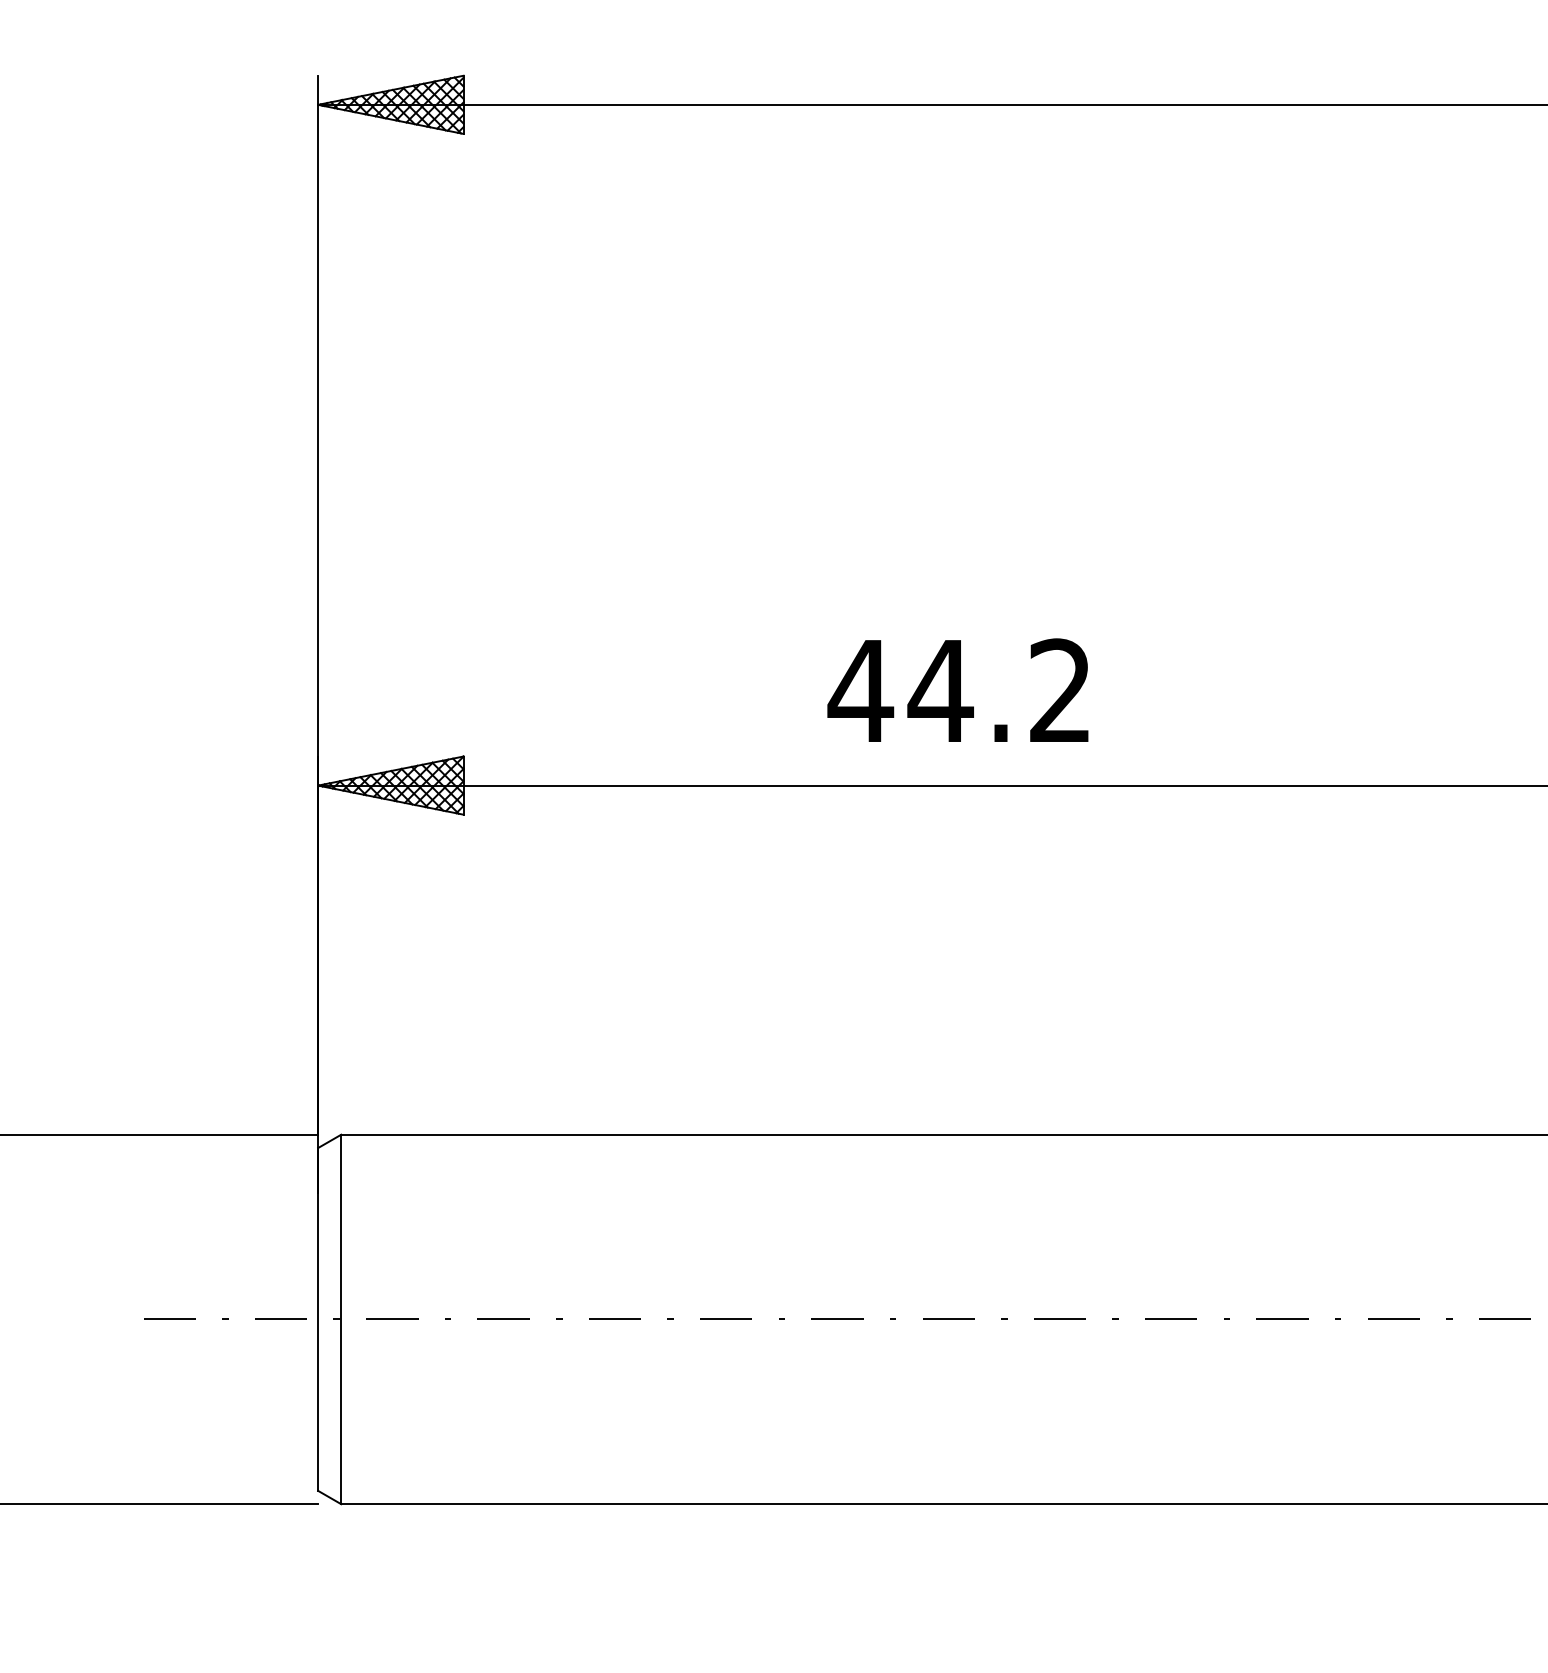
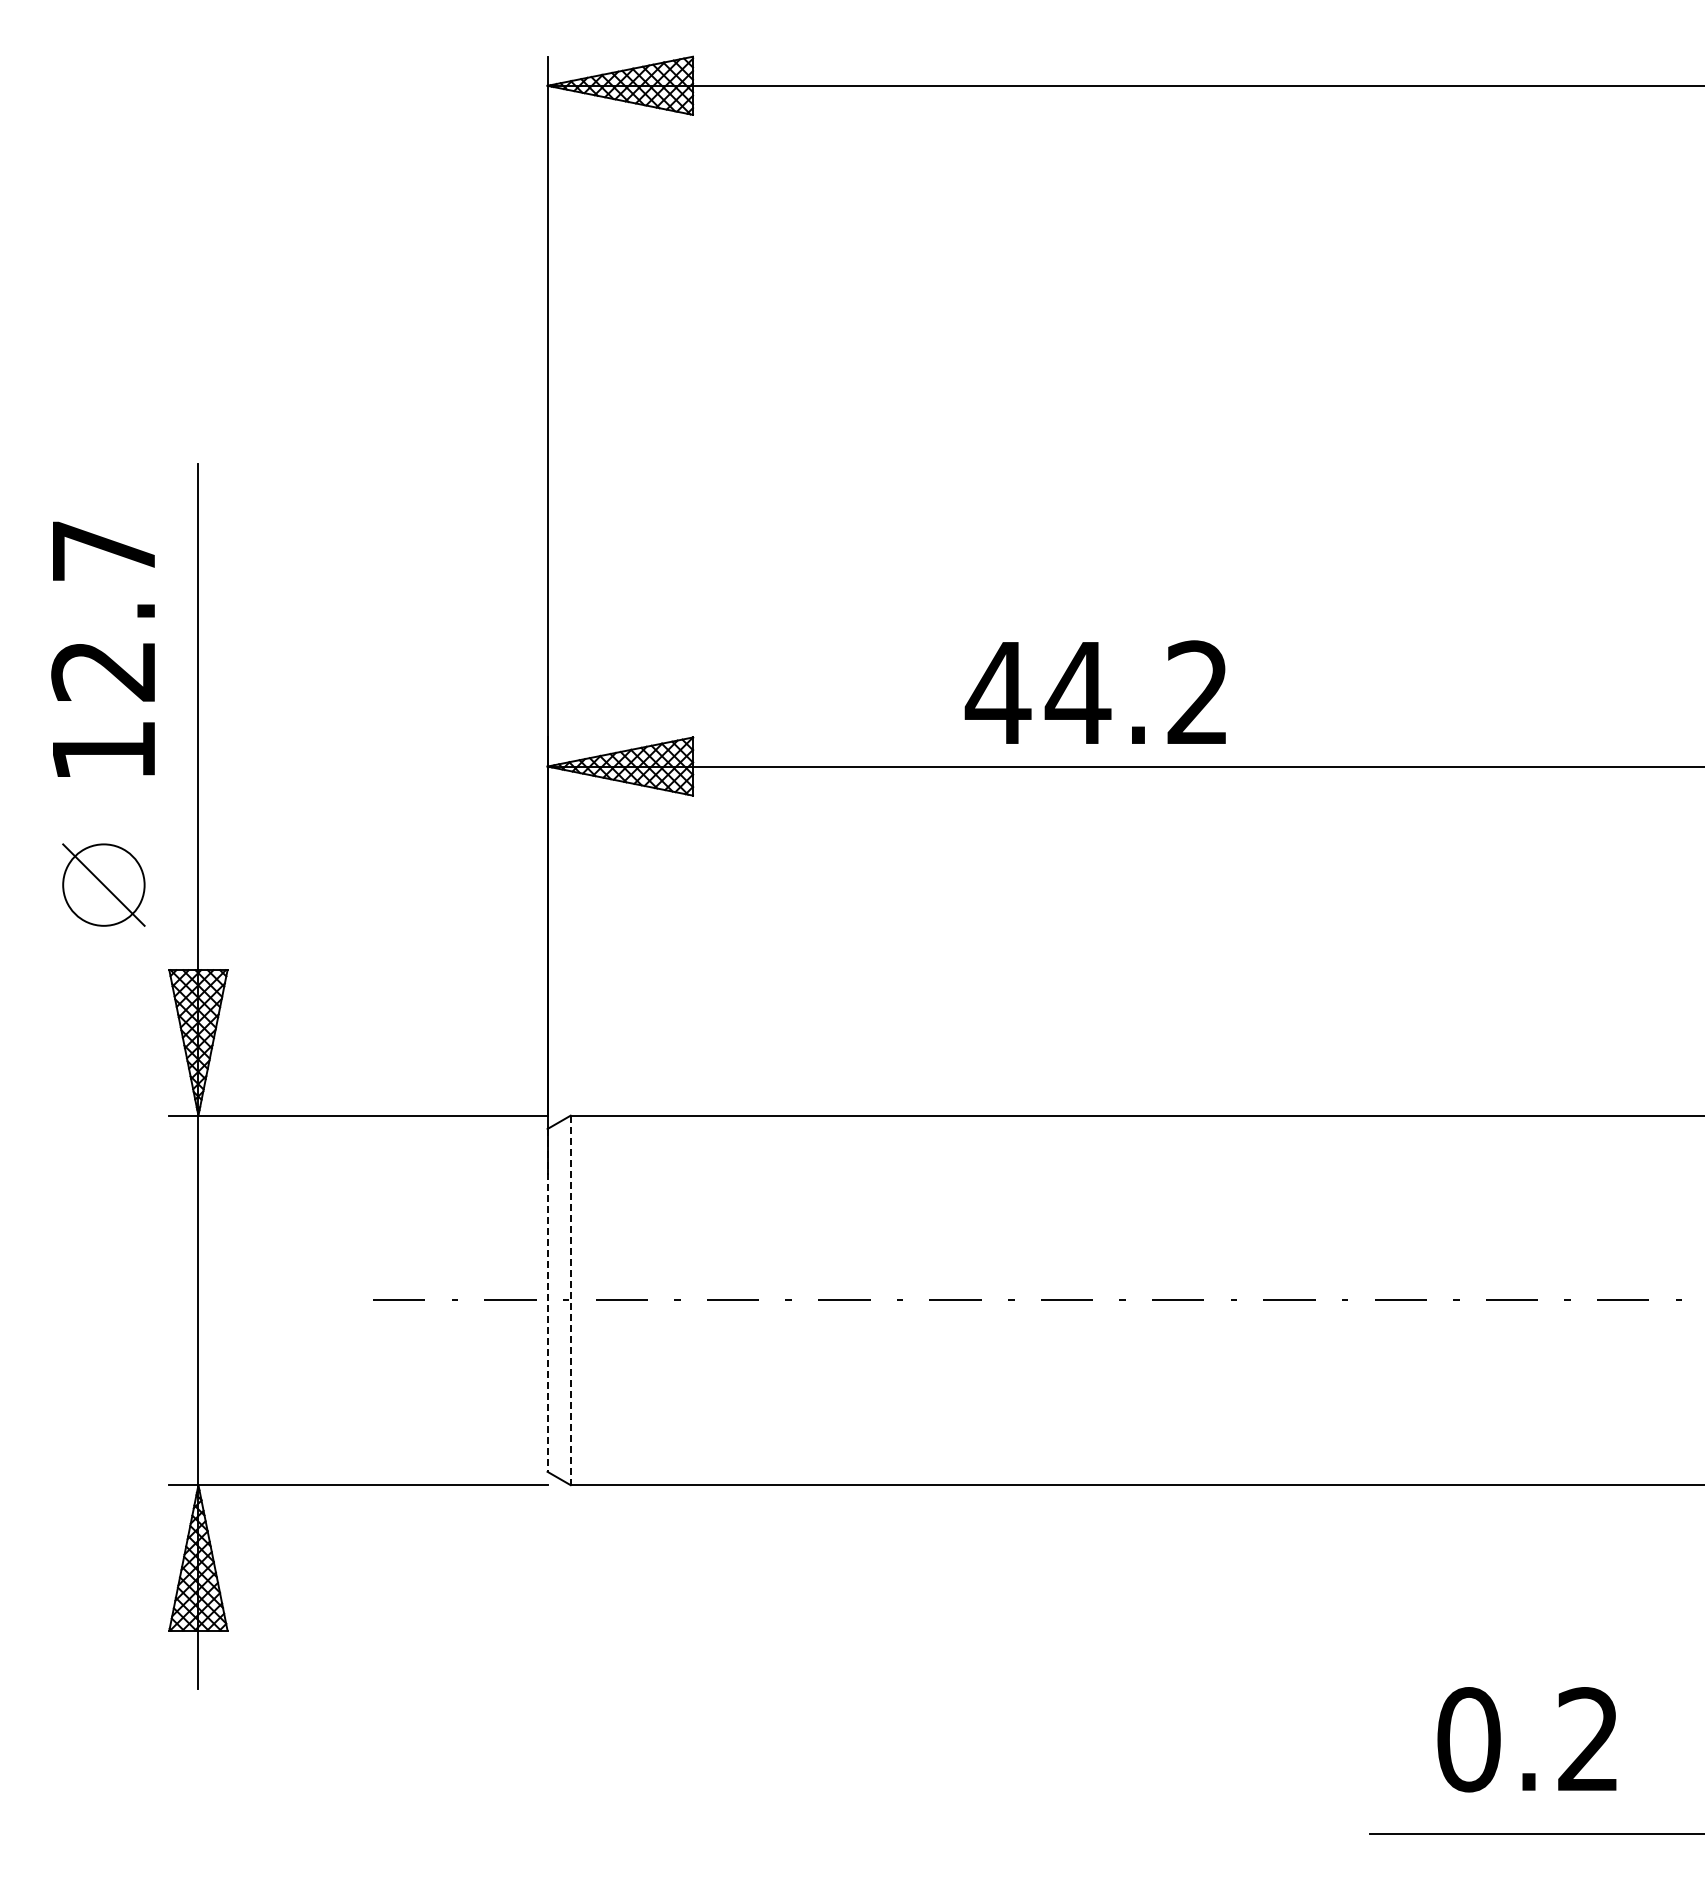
text: (957, 689) -> (1094, 691), moved
line: (318, 1319) -> (547, 1300), solid -> dashed
line: (341, 1319) -> (570, 1300), solid -> dashed

